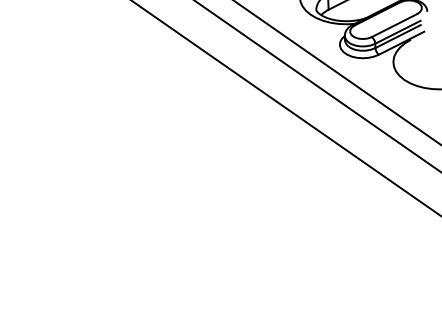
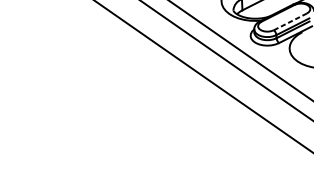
line: (394, 25) -> (290, 21), solid -> dashed

